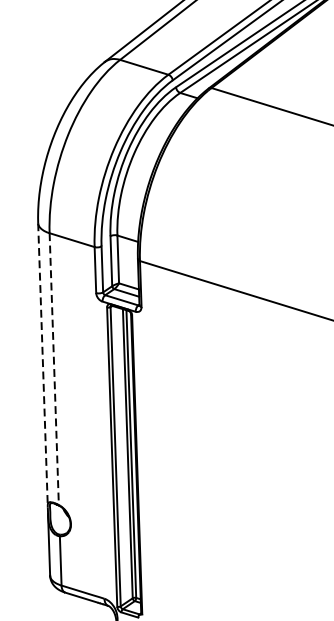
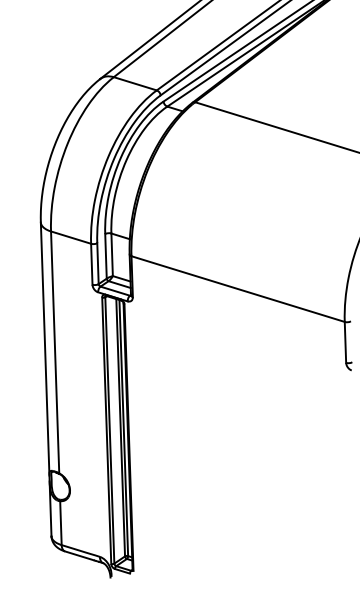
line: (43, 365) -> (45, 349), dashed -> solid
line: (54, 369) -> (55, 352), dashed -> solid

